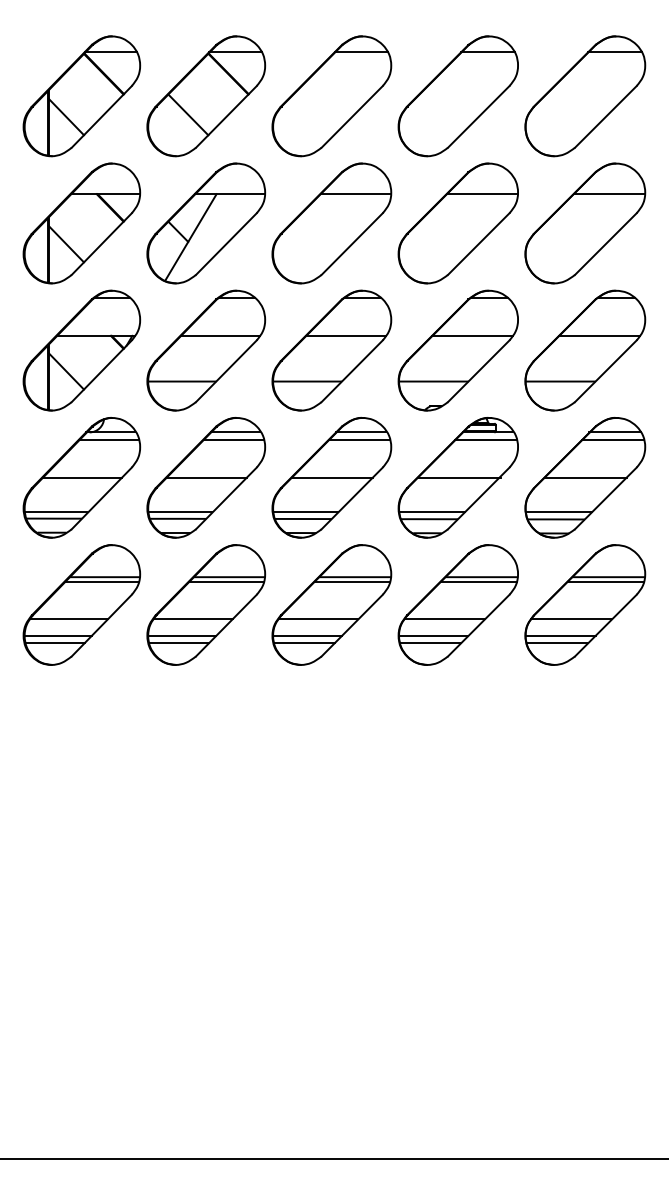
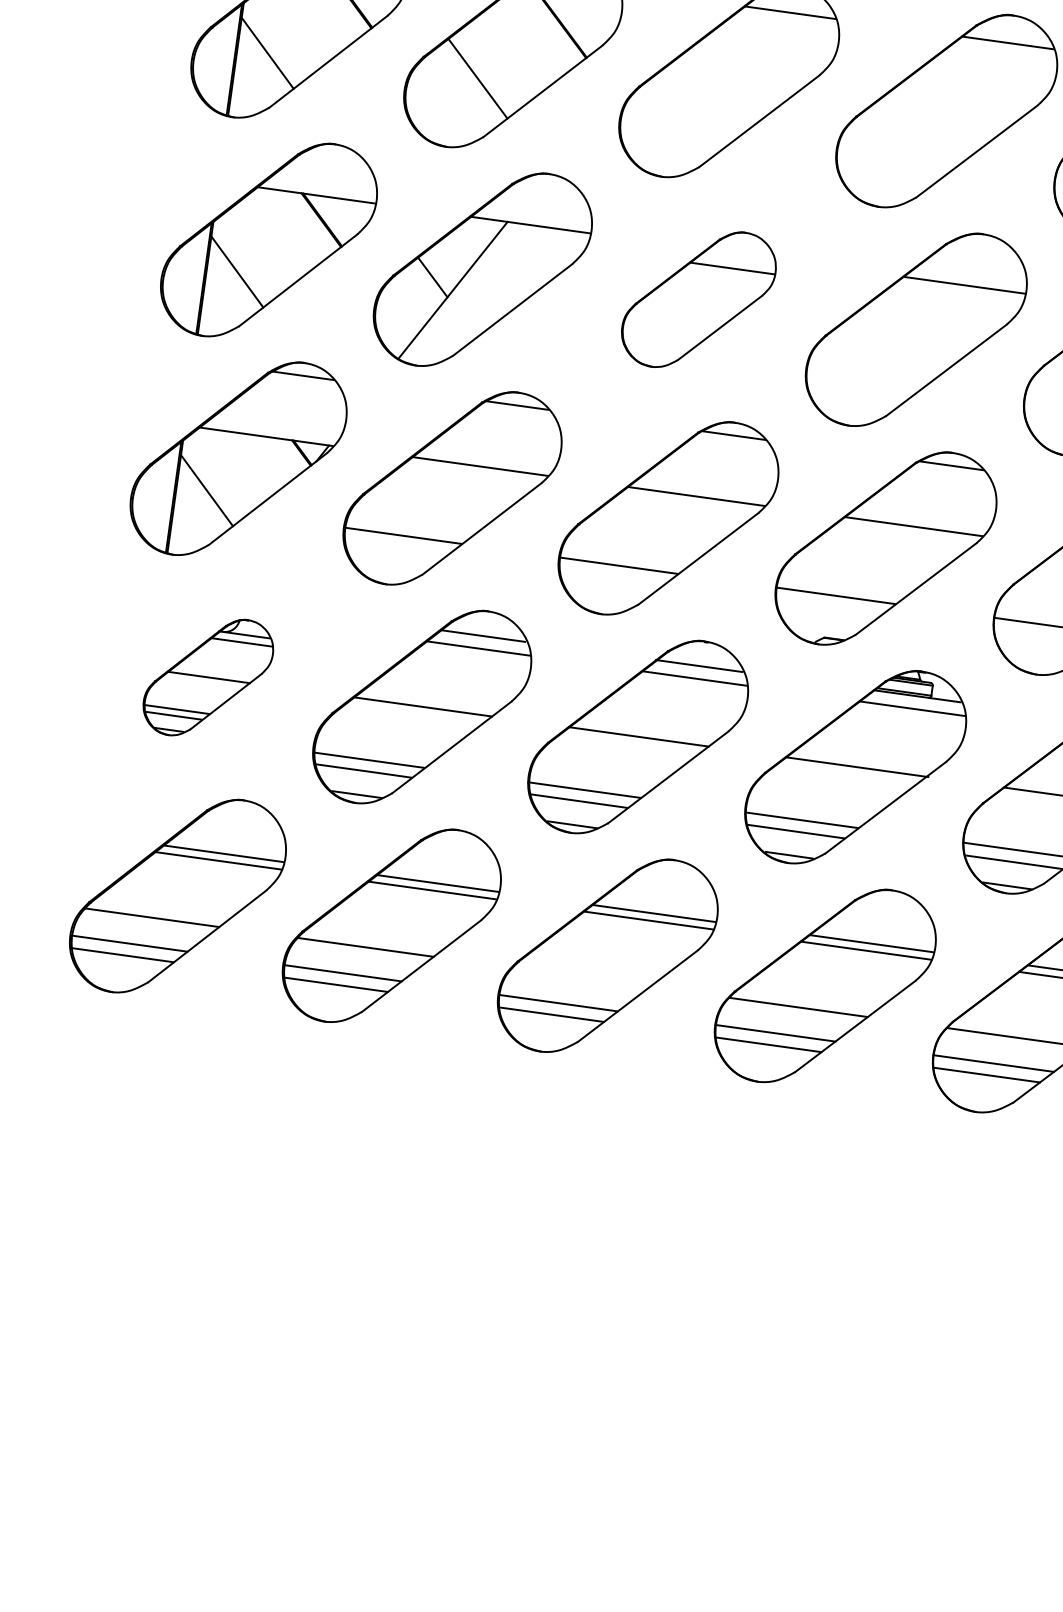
part: (331, 223) -> (698, 299), size x0.7
part: (81, 477) -> (207, 676), size x0.6
line: (318, 619) -> (581, 977), removed

